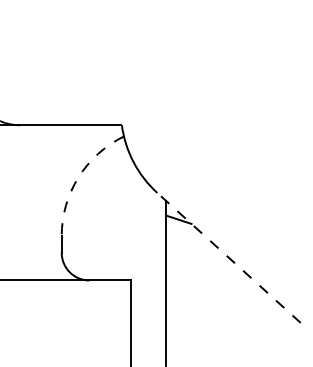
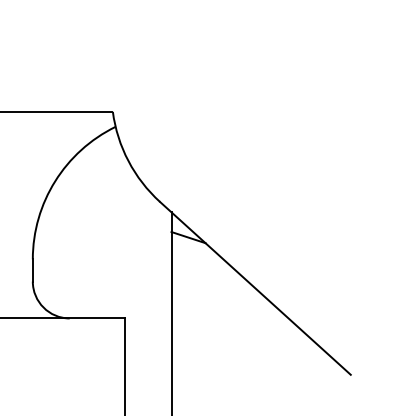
arc: (78, 177) -> (55, 181), dashed -> solid
line: (229, 257) -> (256, 287), dashed -> solid

